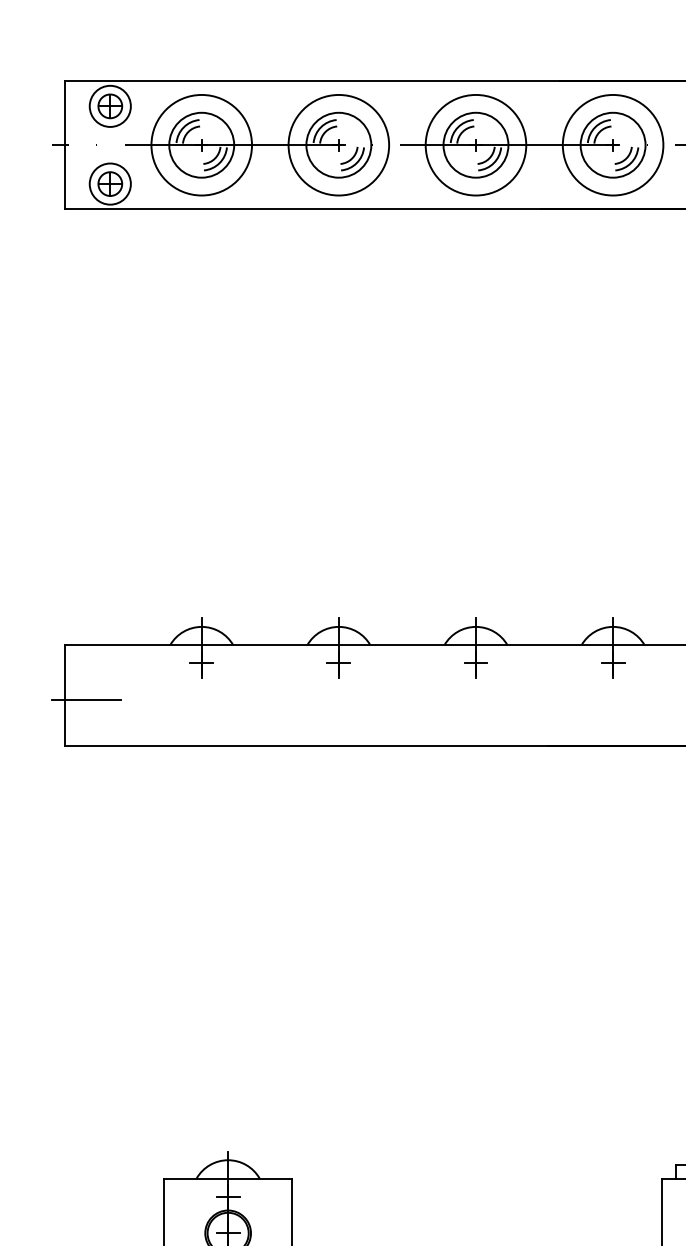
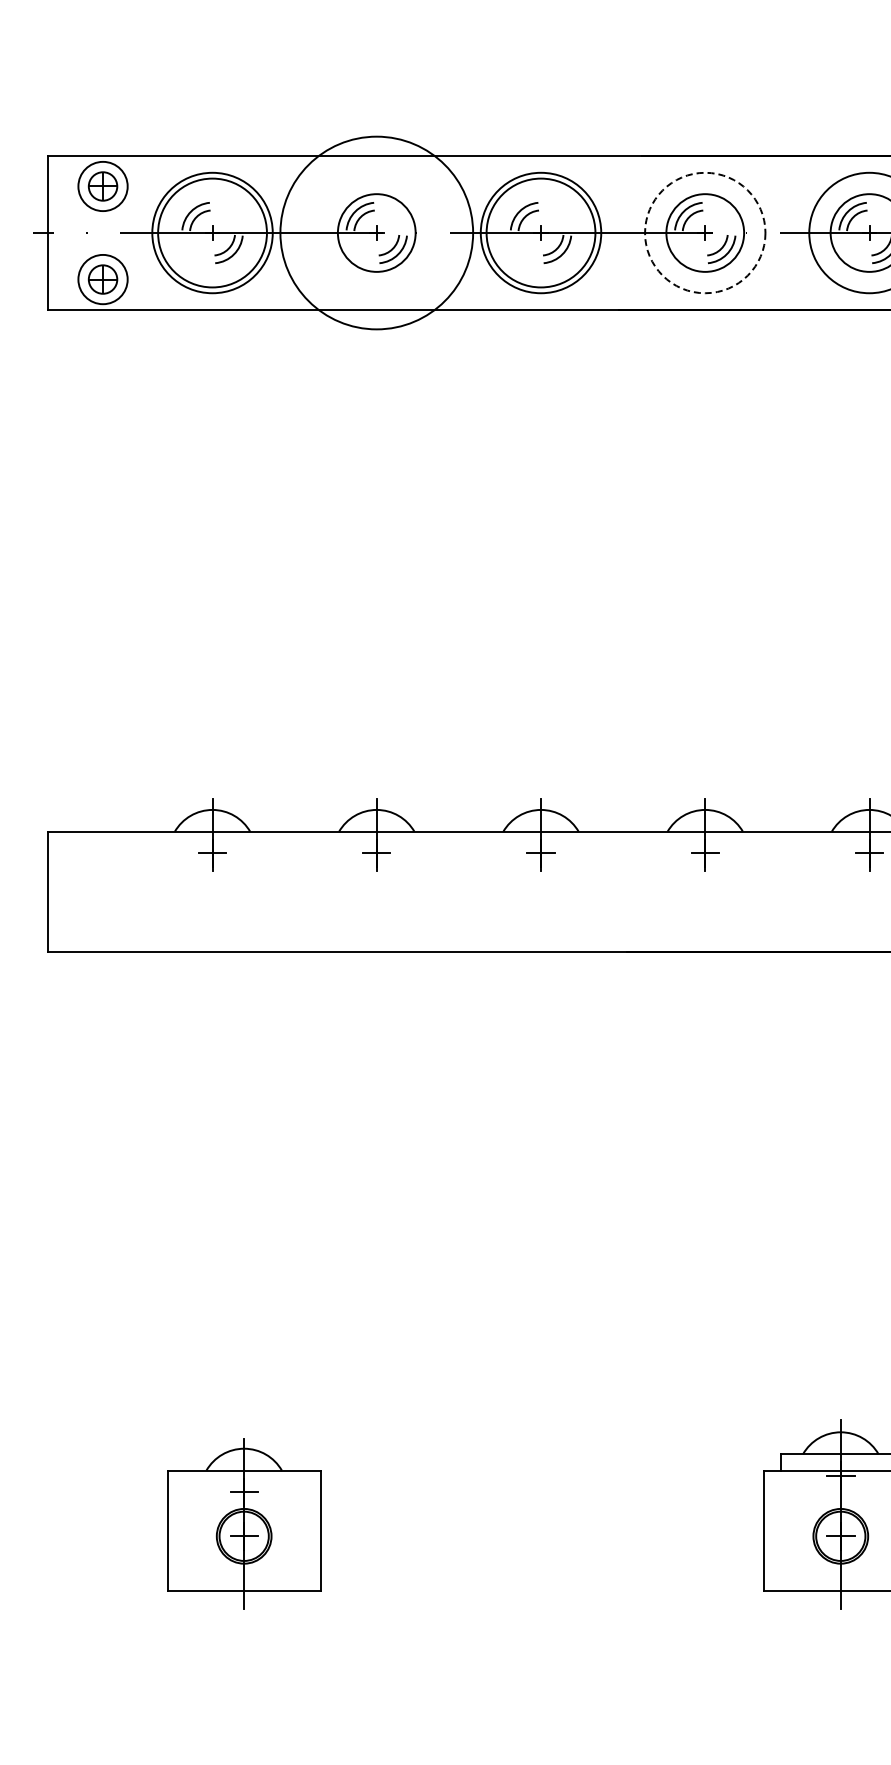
circle: (201, 144) -> (212, 232), size x1.4
circle: (338, 144) -> (376, 232), size x1.6
circle: (475, 144) -> (540, 232), size x1.4
circle: (613, 144) -> (705, 232), solid -> dashed
line: (86, 700) -> (74, 897), removed

